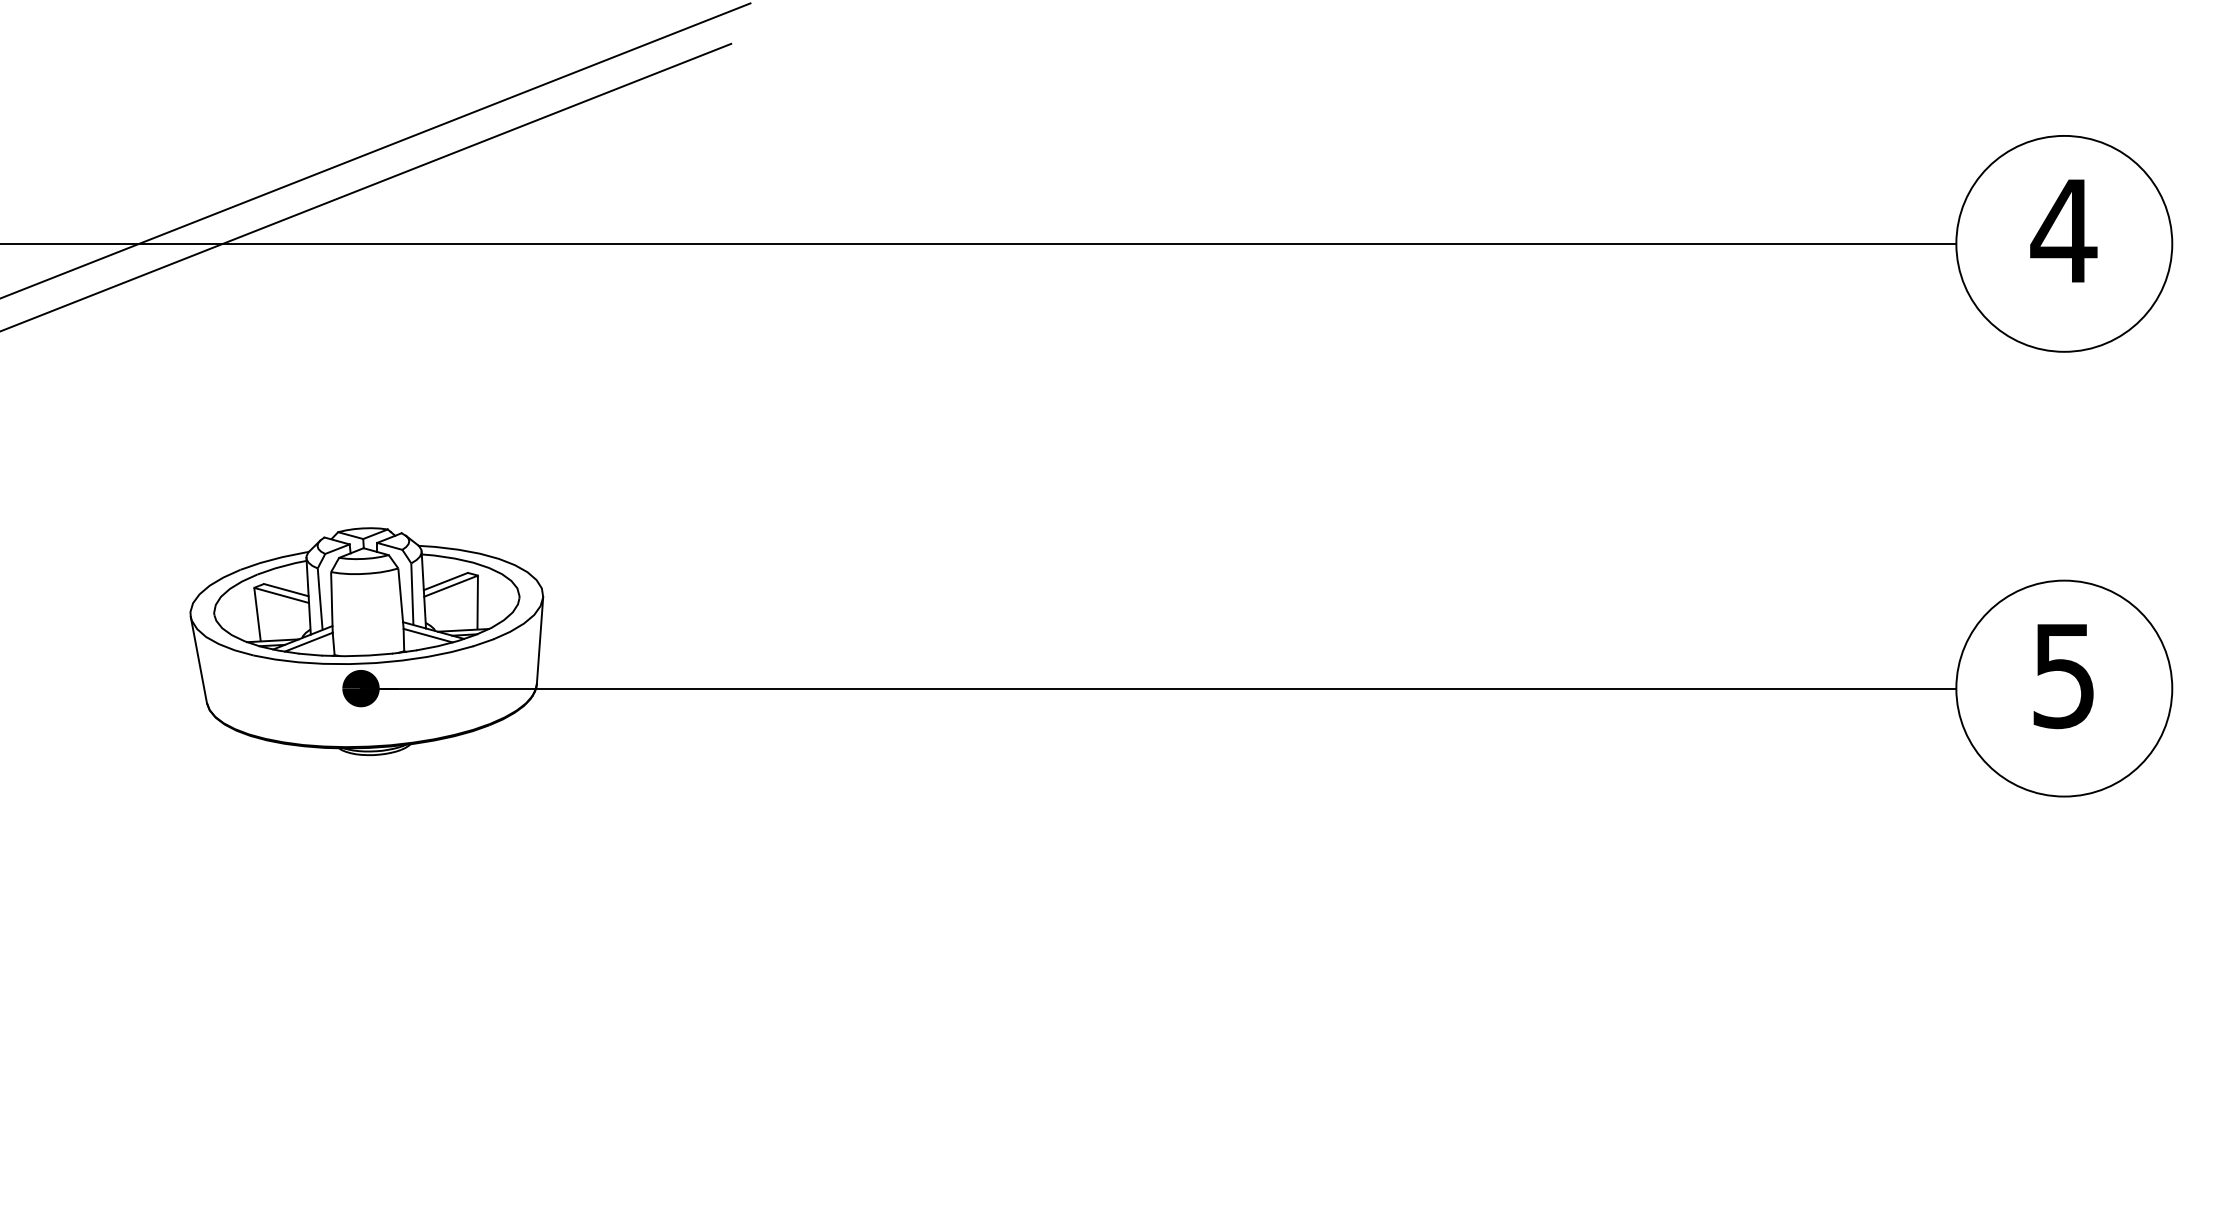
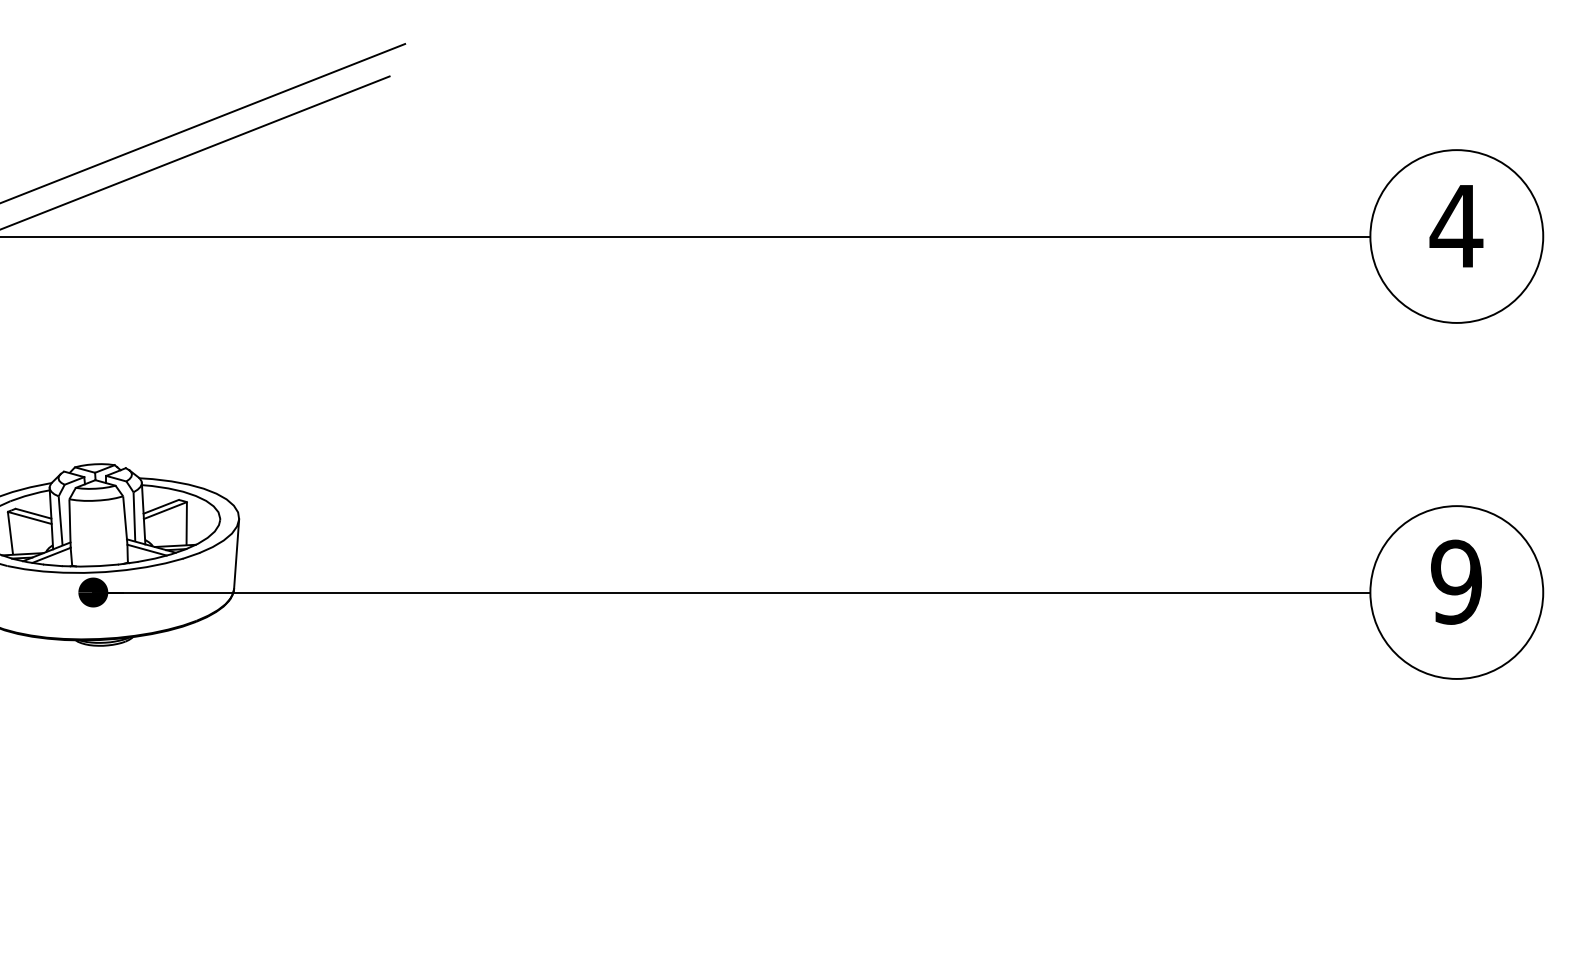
text: (2063, 675) -> (1456, 582), 5 -> 9

